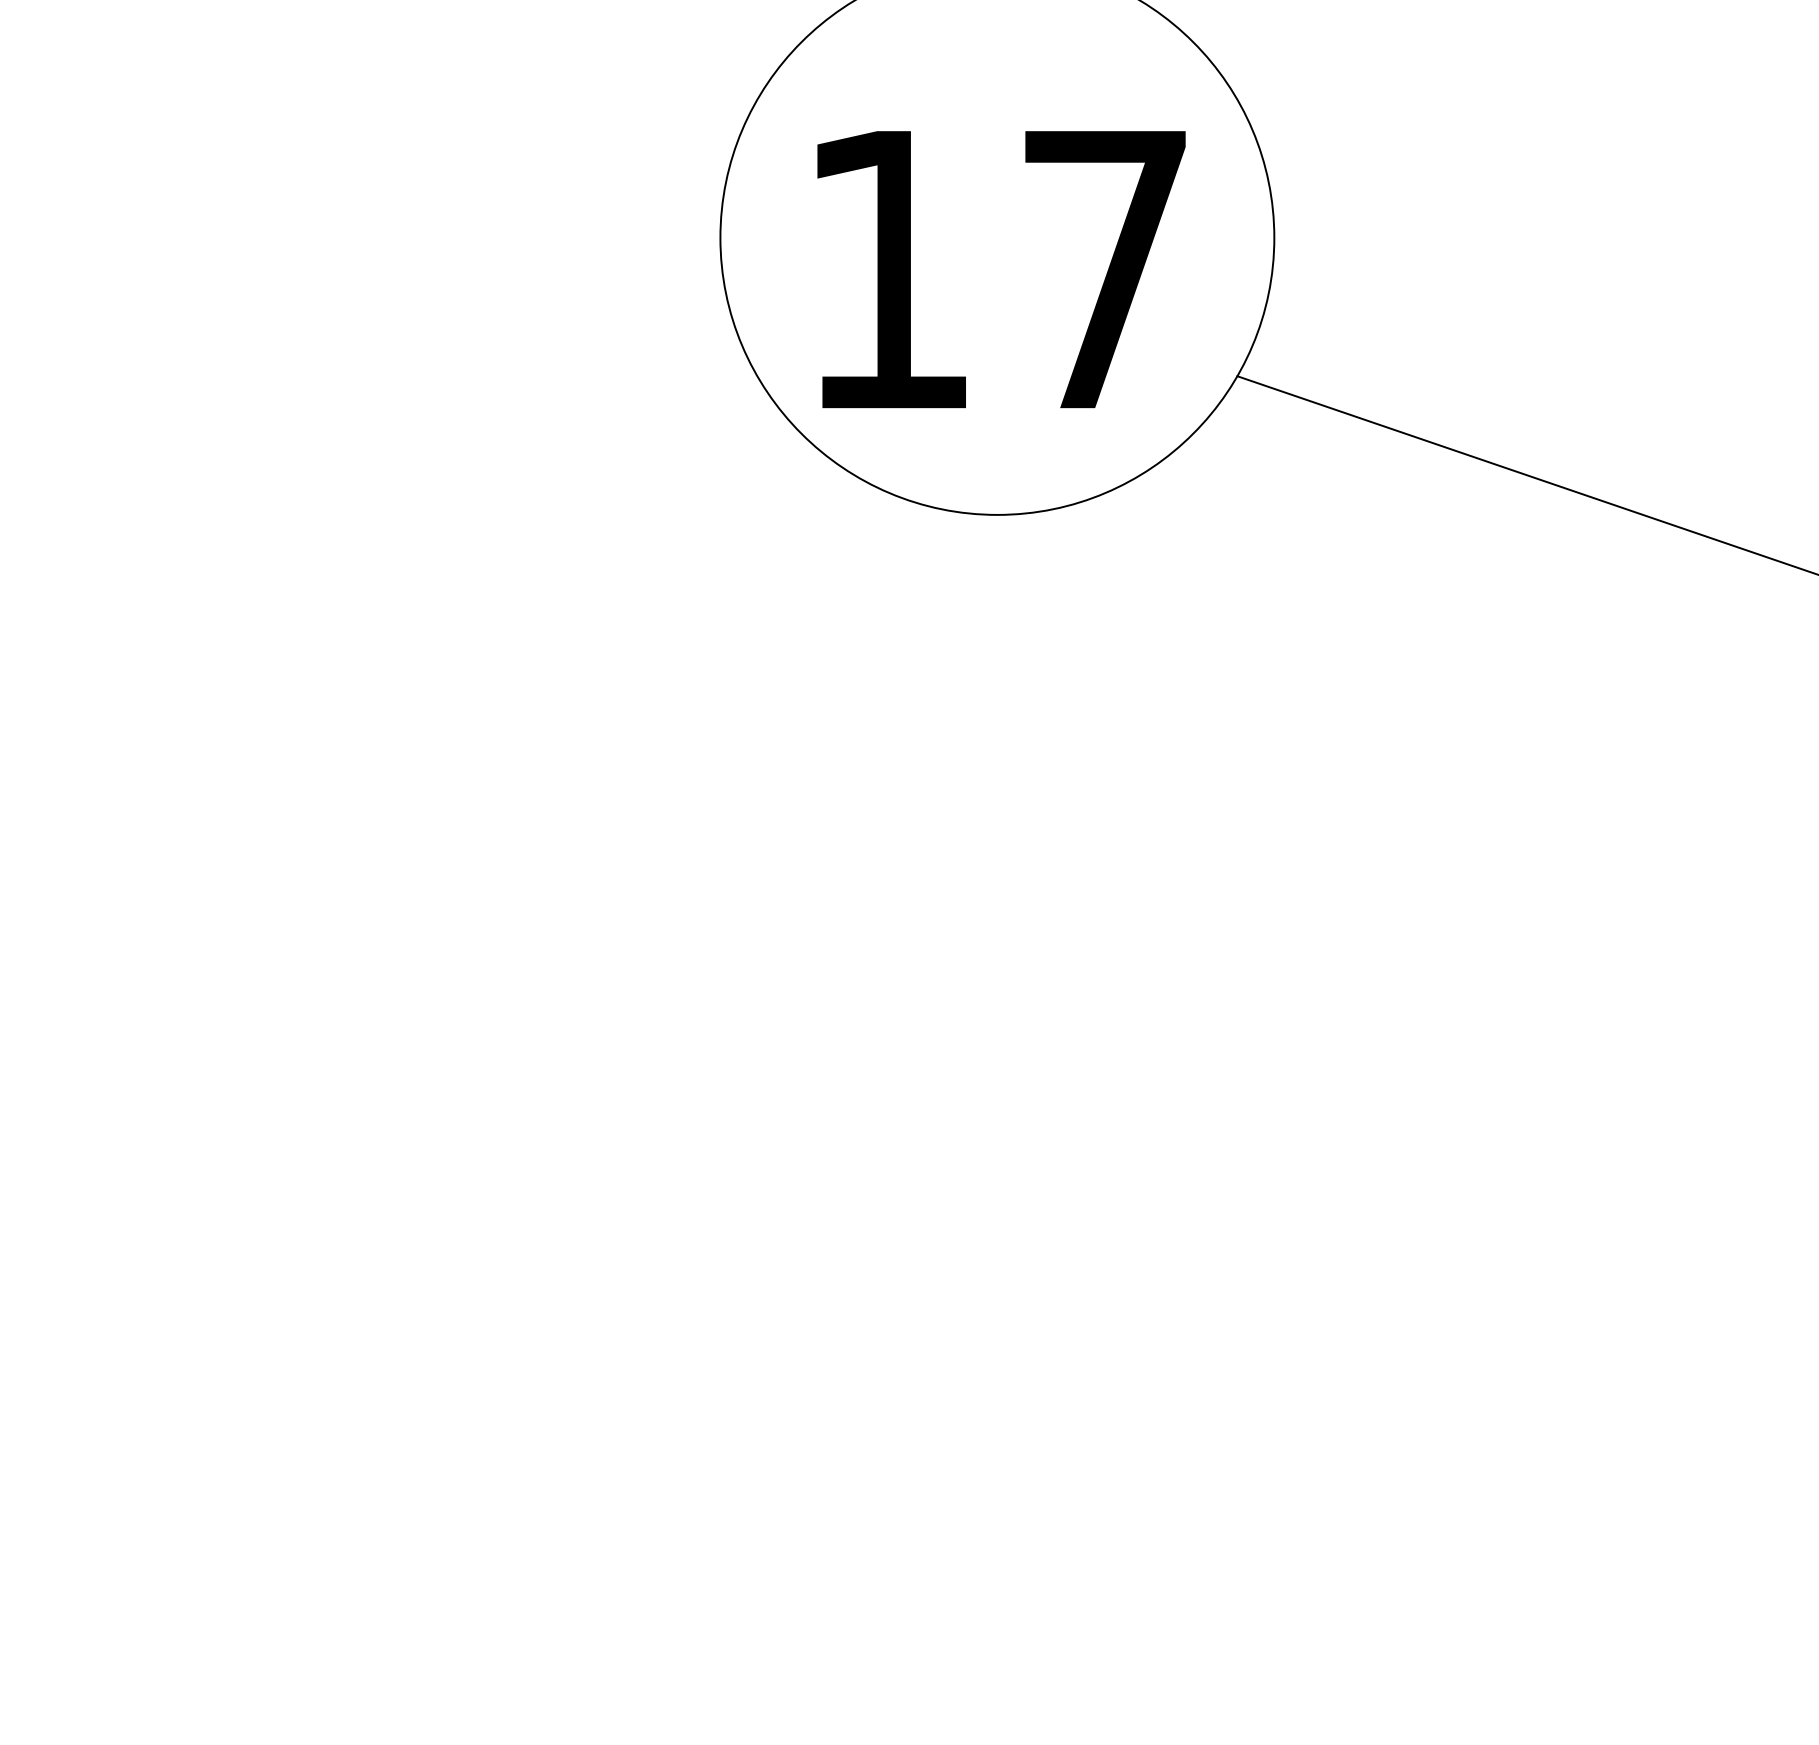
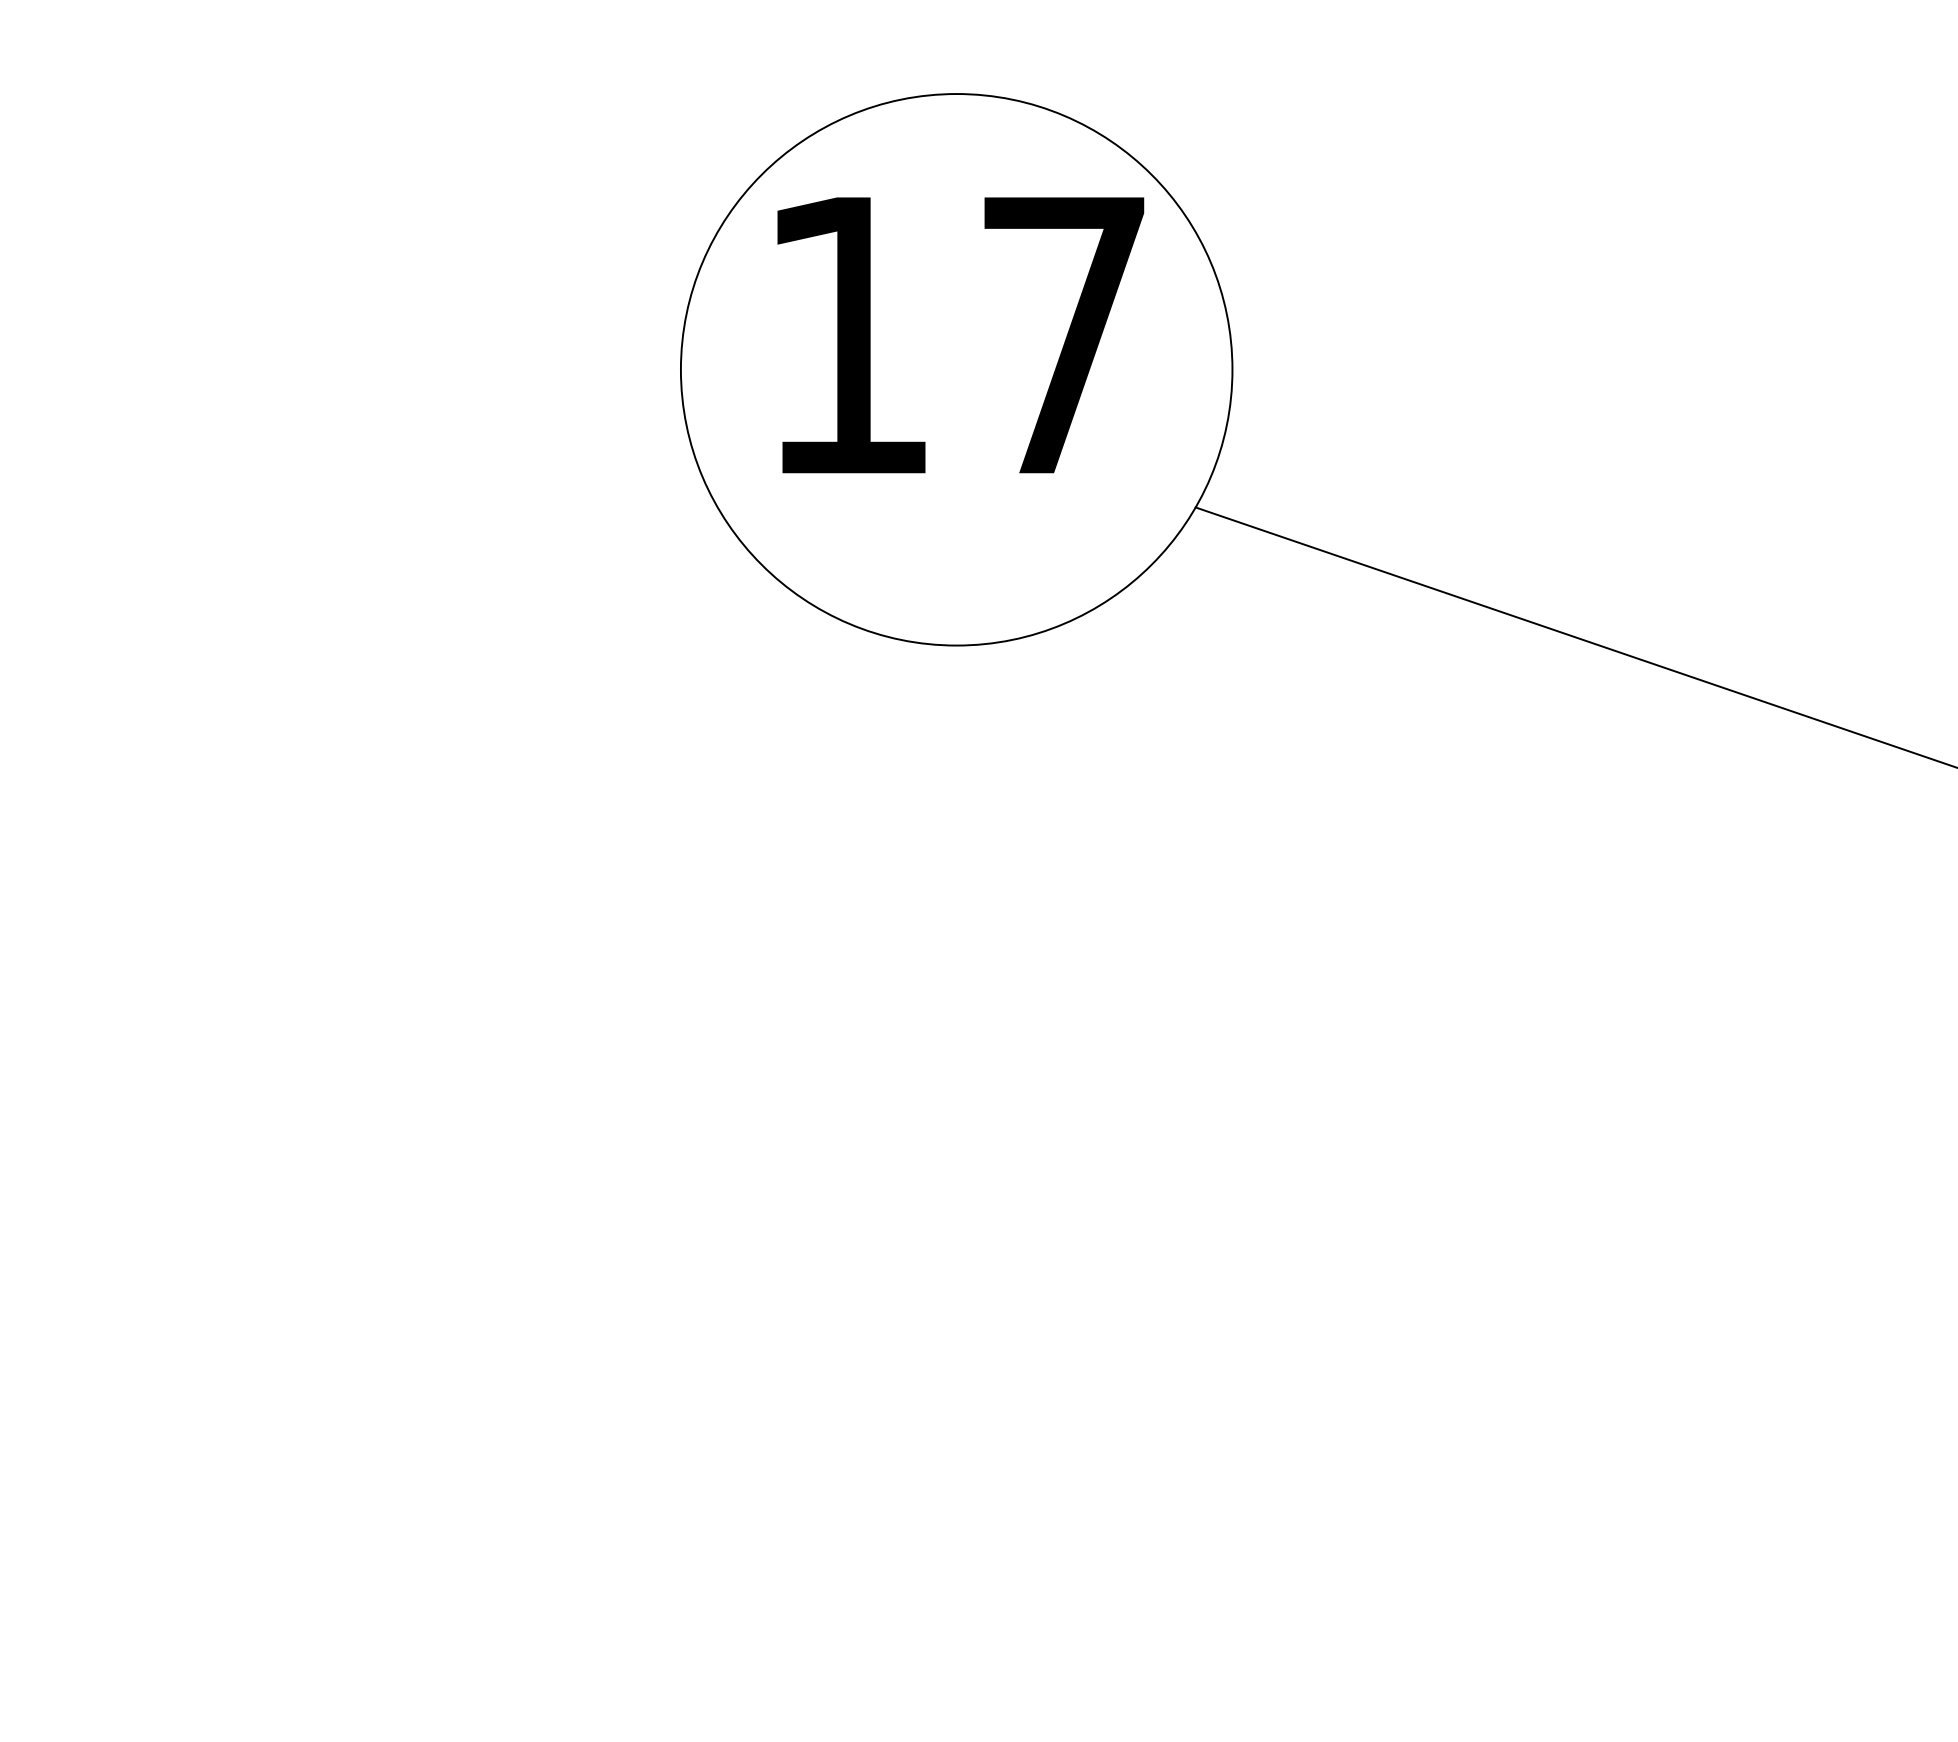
text: (1001, 269) -> (960, 335), moved

